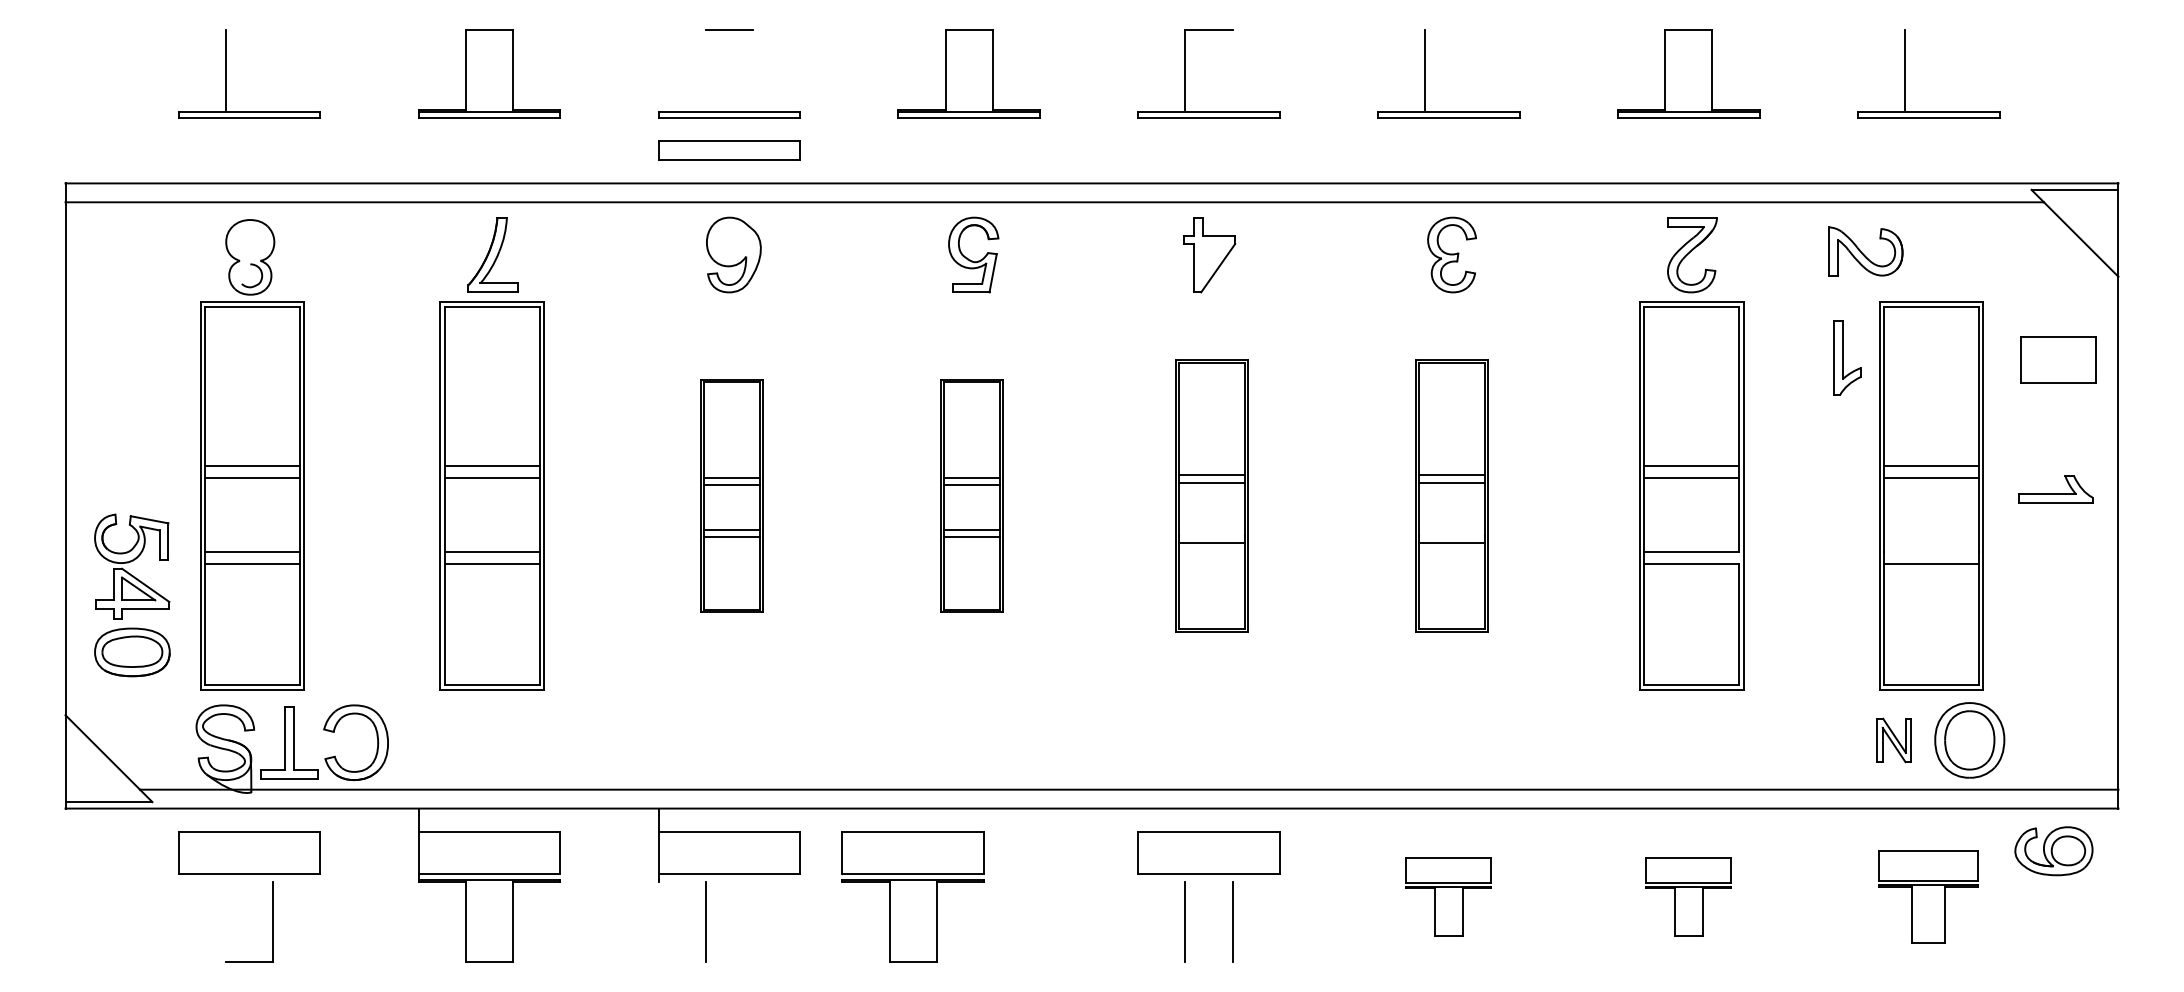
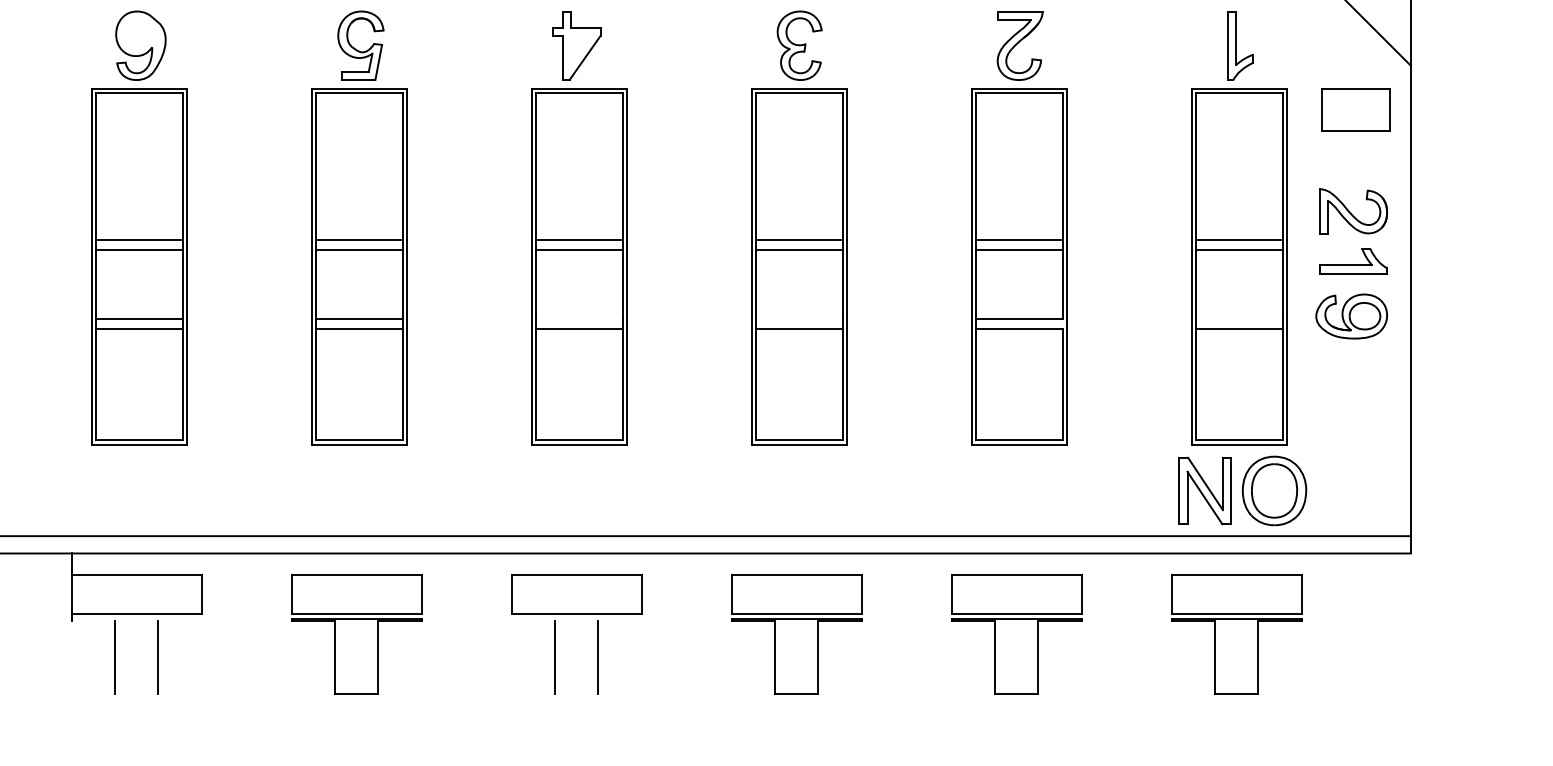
part: (1865, 251) -> (1353, 211), moved
part: (1847, 357) -> (1240, 45), moved
part: (2058, 359) -> (1355, 109), moved
part: (731, 495) -> (138, 266), size x1.67
part: (971, 495) -> (358, 266), size x1.67
part: (1211, 495) -> (579, 266), size x1.43
part: (1451, 495) -> (799, 266), size x1.43
part: (1894, 740) -> (1205, 491), size x1.67
part: (2053, 851) -> (1351, 316), moved
part: (912, 896) -> (356, 634), moved
part: (1448, 896) -> (796, 634), size x1.67
part: (1688, 896) -> (1016, 634), size x1.67
part: (1928, 896) -> (1236, 634), size x1.43
line: (752, 922) -> (158, 657), added

